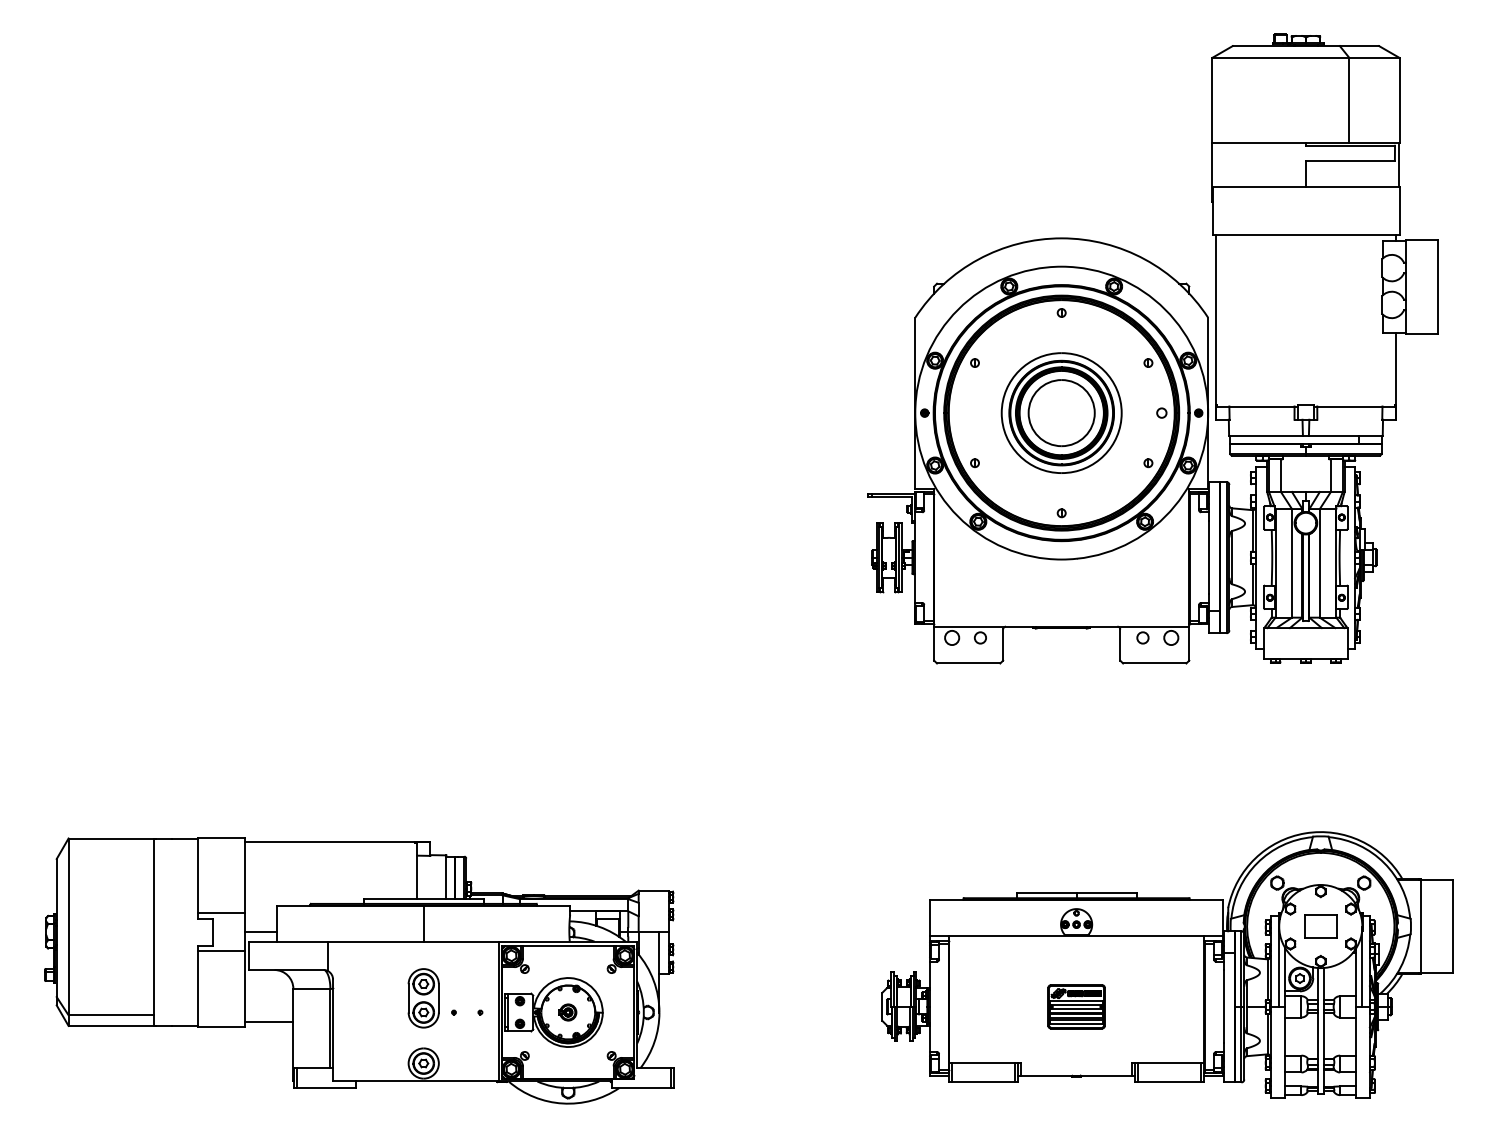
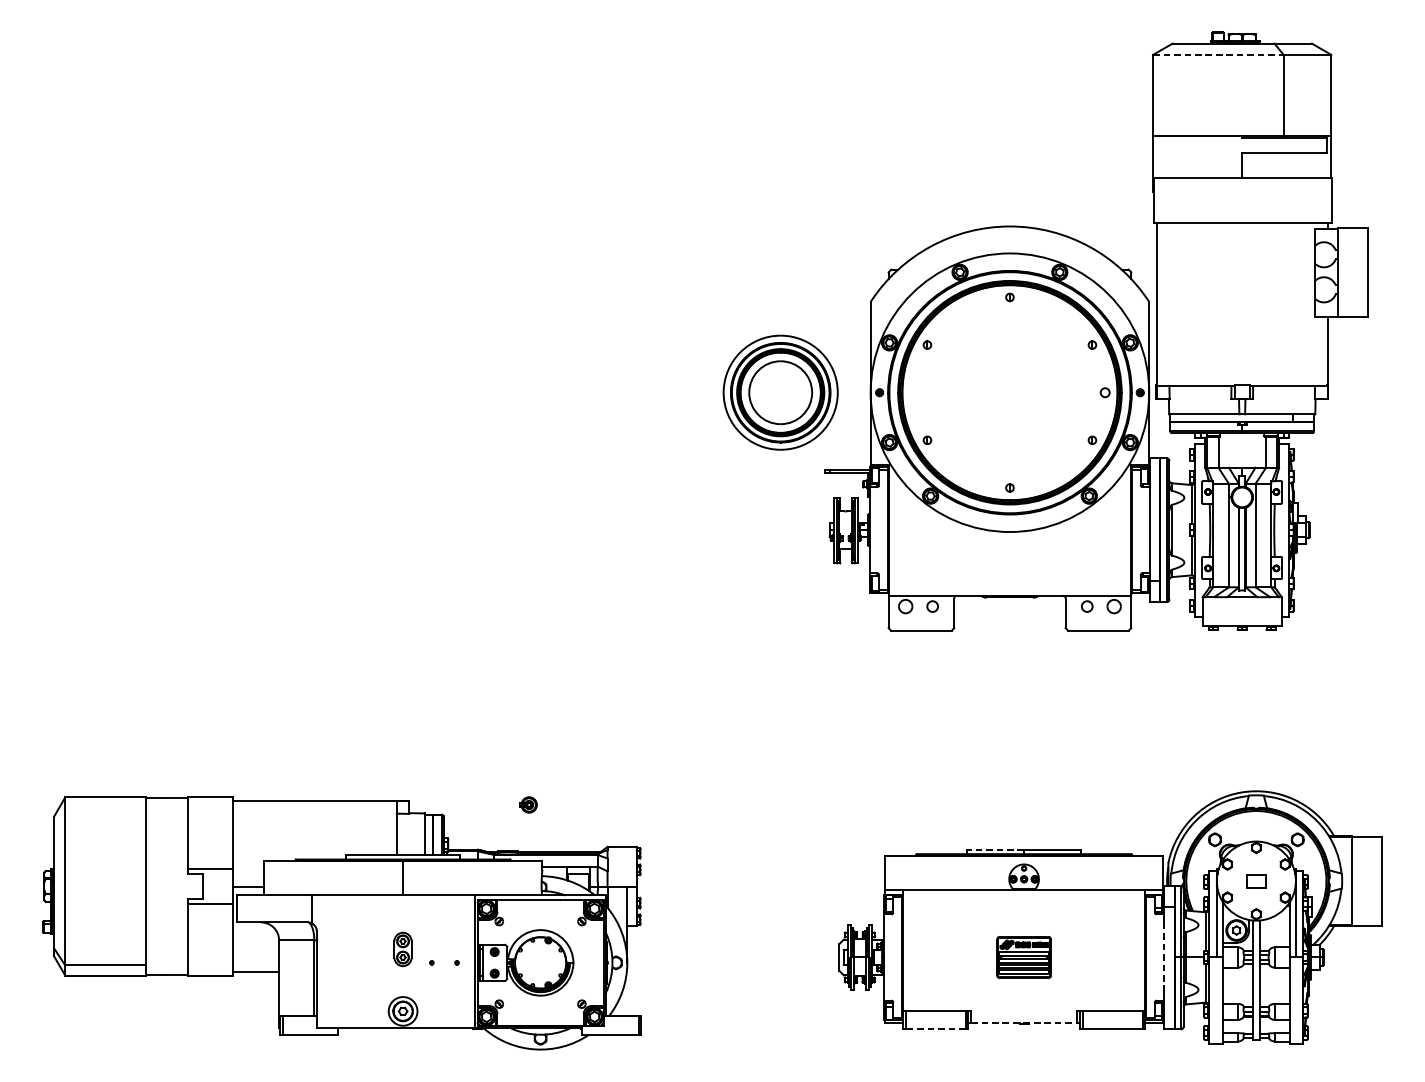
line: (1280, 57) -> (1218, 54), solid -> dashed
part: (1061, 412) -> (780, 392), moved
line: (1046, 893) -> (995, 849), solid -> dashed
part: (1320, 926) -> (1256, 881), size x0.6
part: (423, 998) -> (402, 949), size x0.6
line: (1223, 1006) -> (1163, 957), solid -> dashed
part: (567, 1012) -> (528, 804), moved
line: (1076, 1075) -> (1024, 1022), solid -> dashed
line: (983, 1082) -> (935, 1029), solid -> dashed

